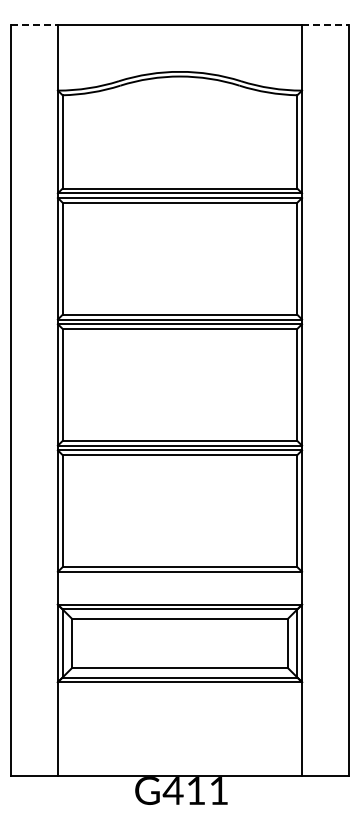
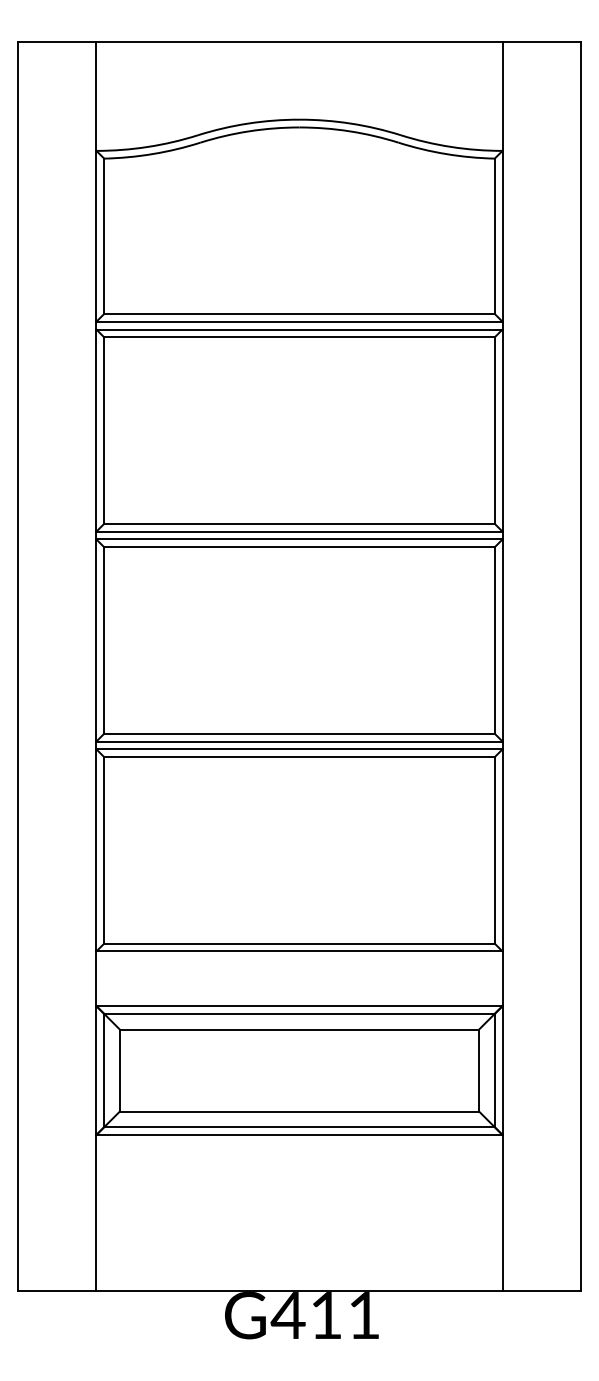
line: (34, 24) -> (57, 40), dashed -> solid
line: (326, 24) -> (543, 40), dashed -> solid

